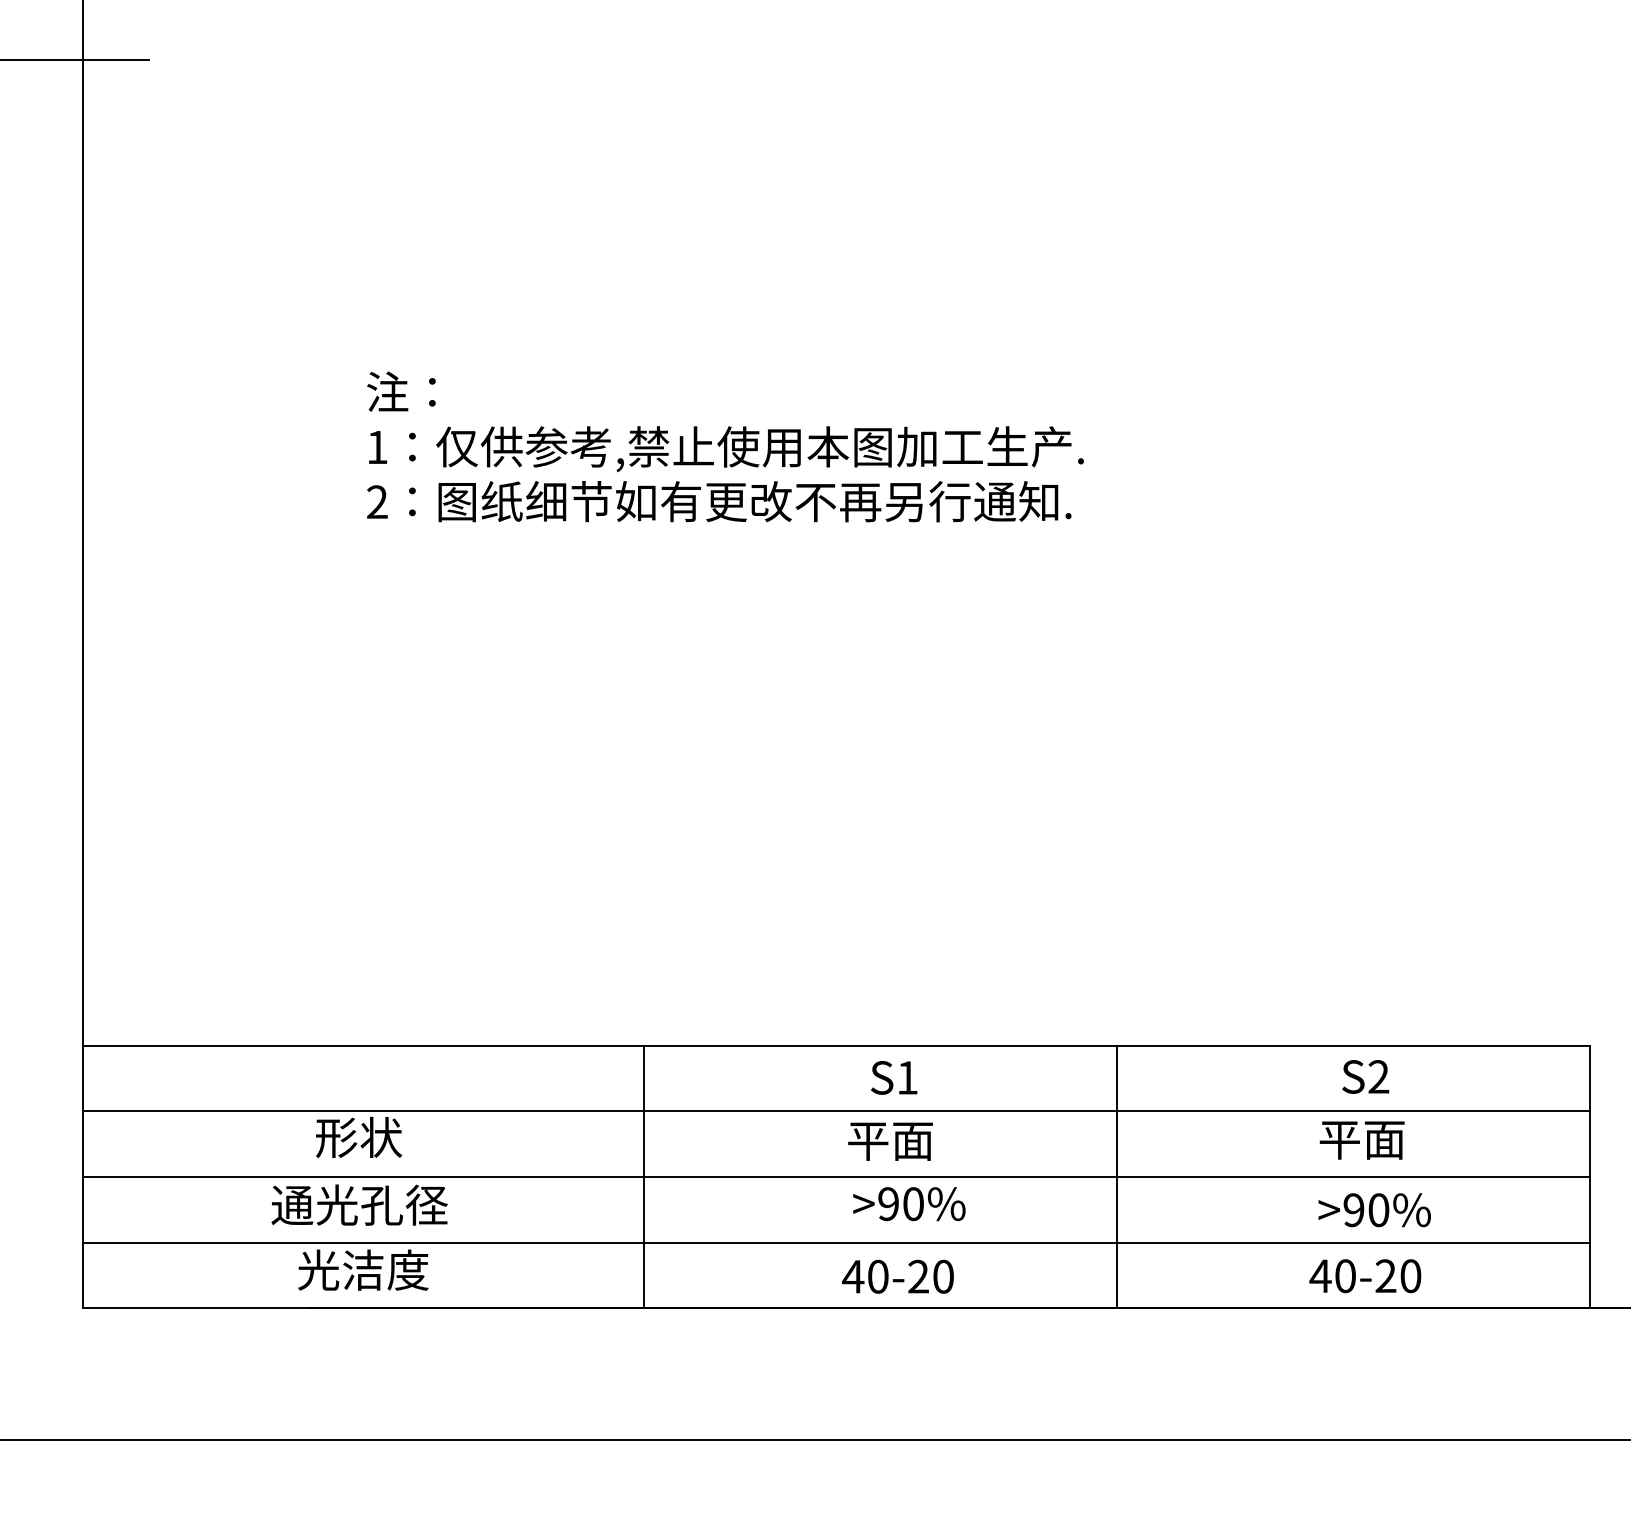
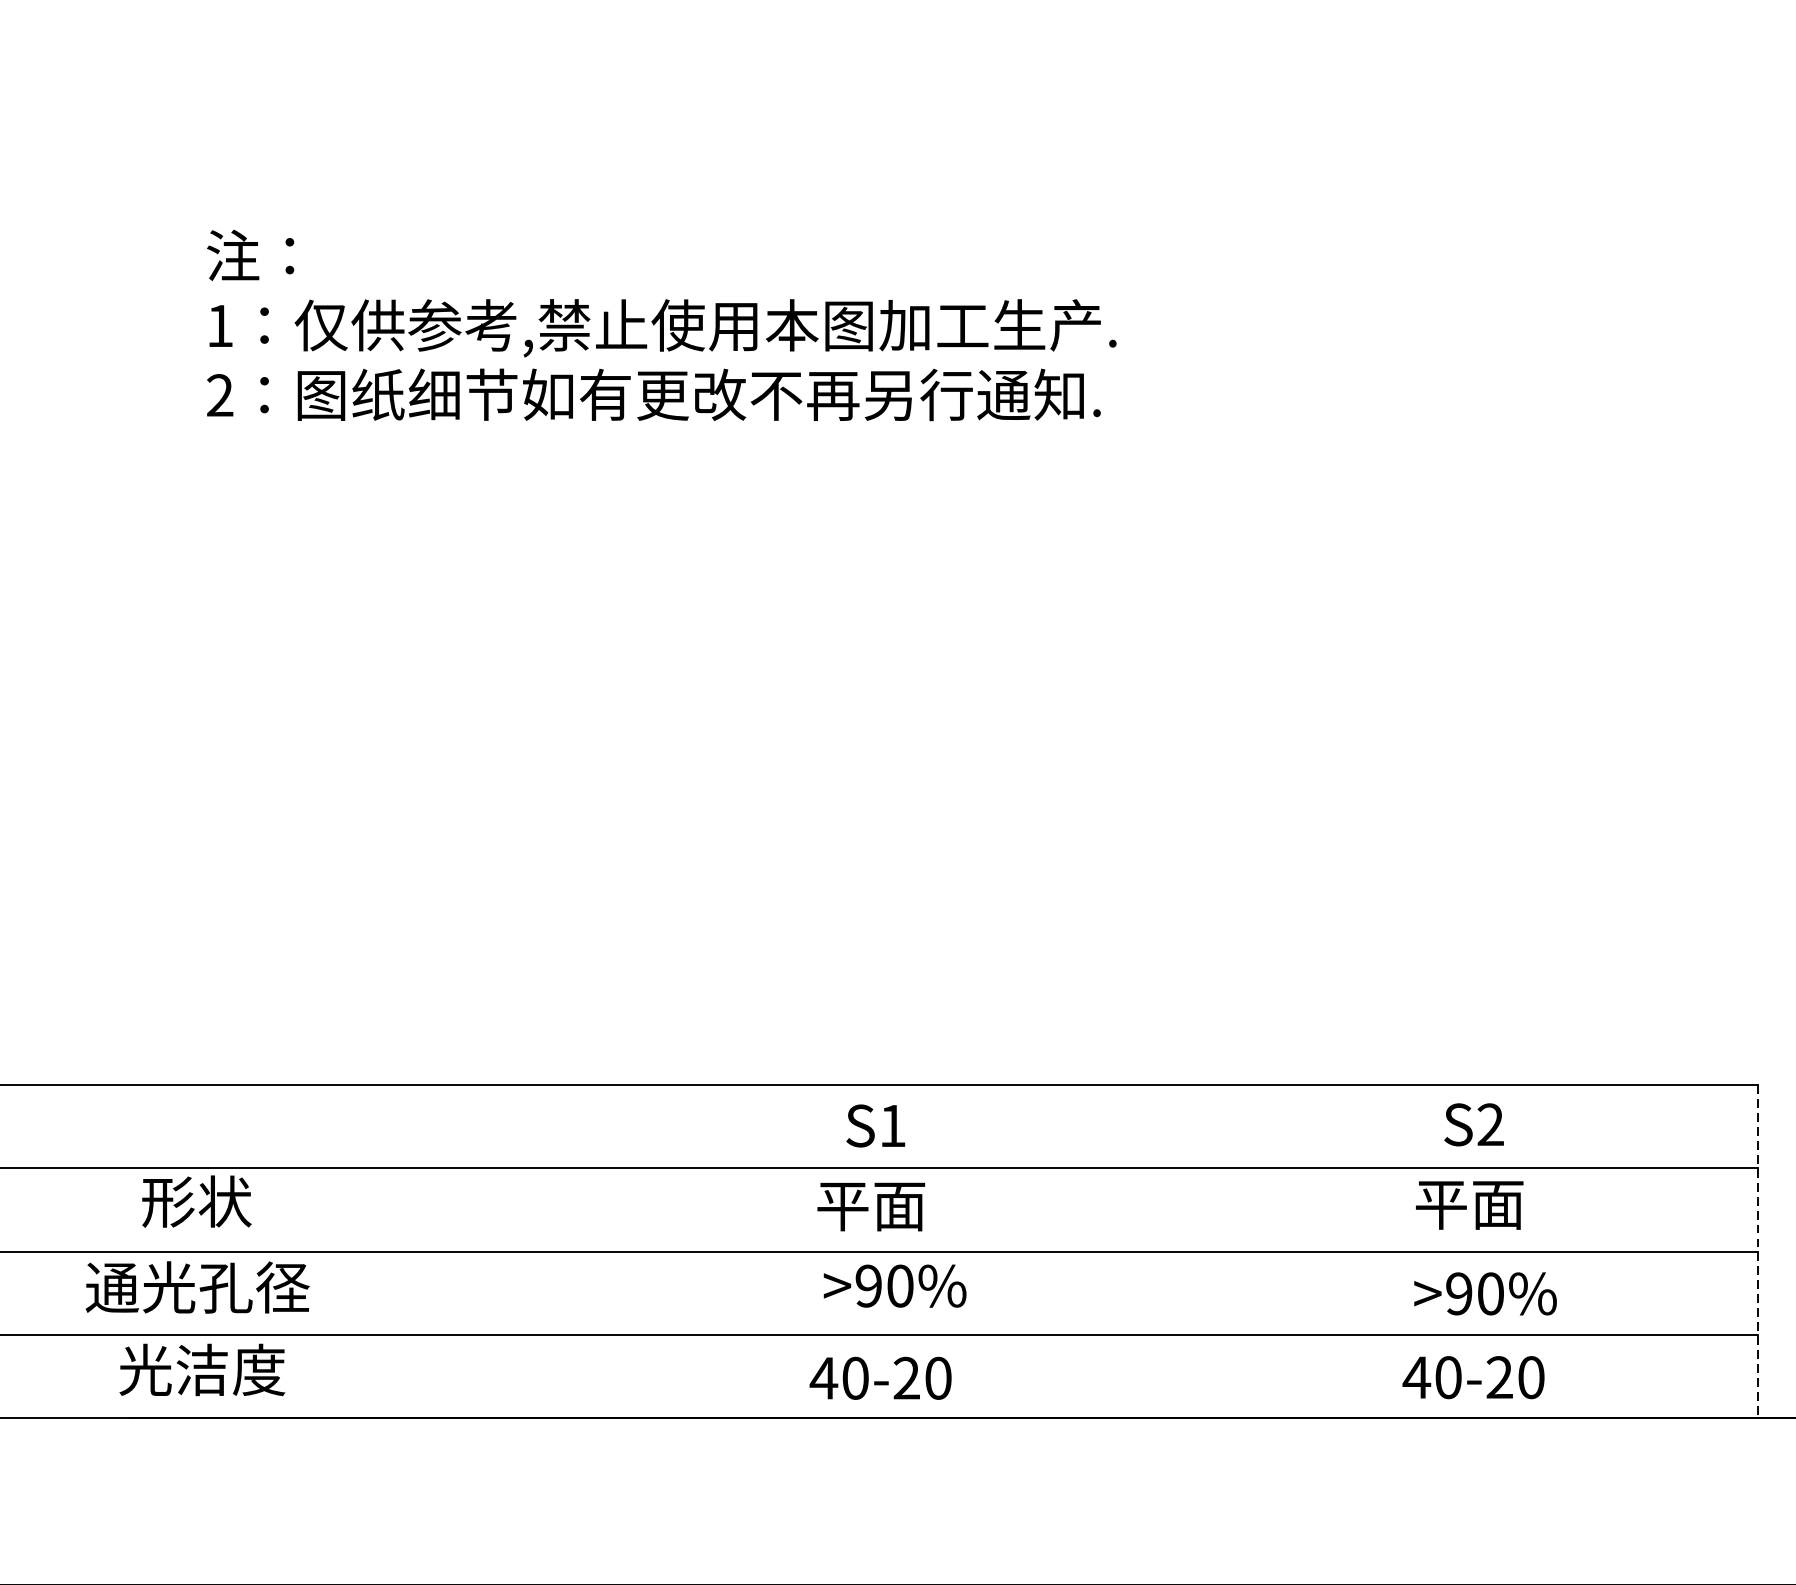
line: (643, 1176) -> (557, 1251), removed
line: (1116, 1176) -> (1157, 1251), removed
line: (1589, 1177) -> (1758, 1252), solid -> dashed

